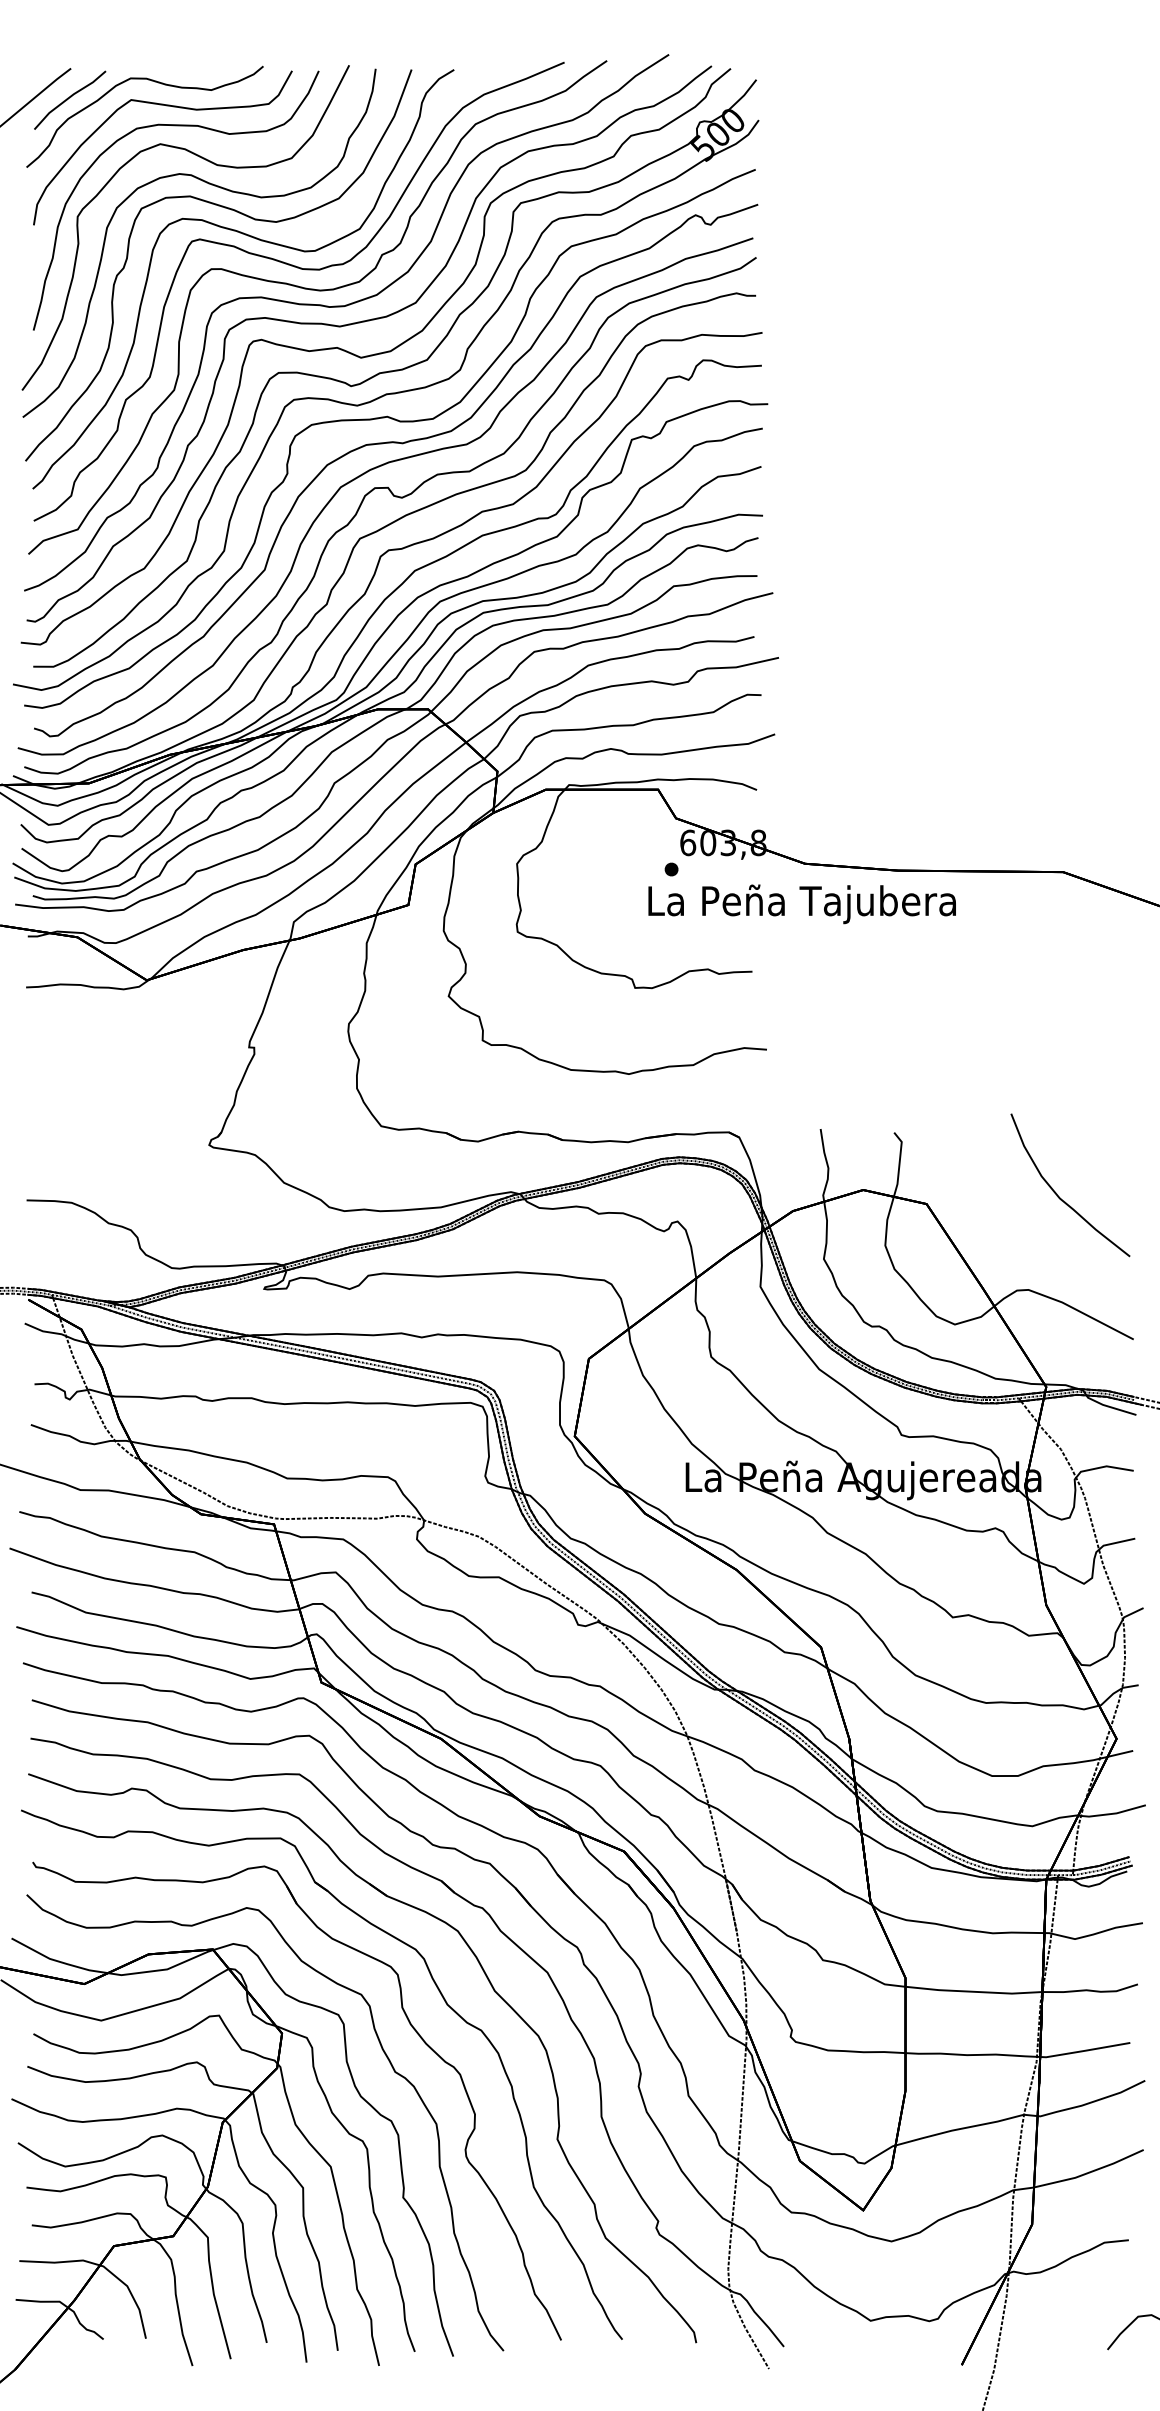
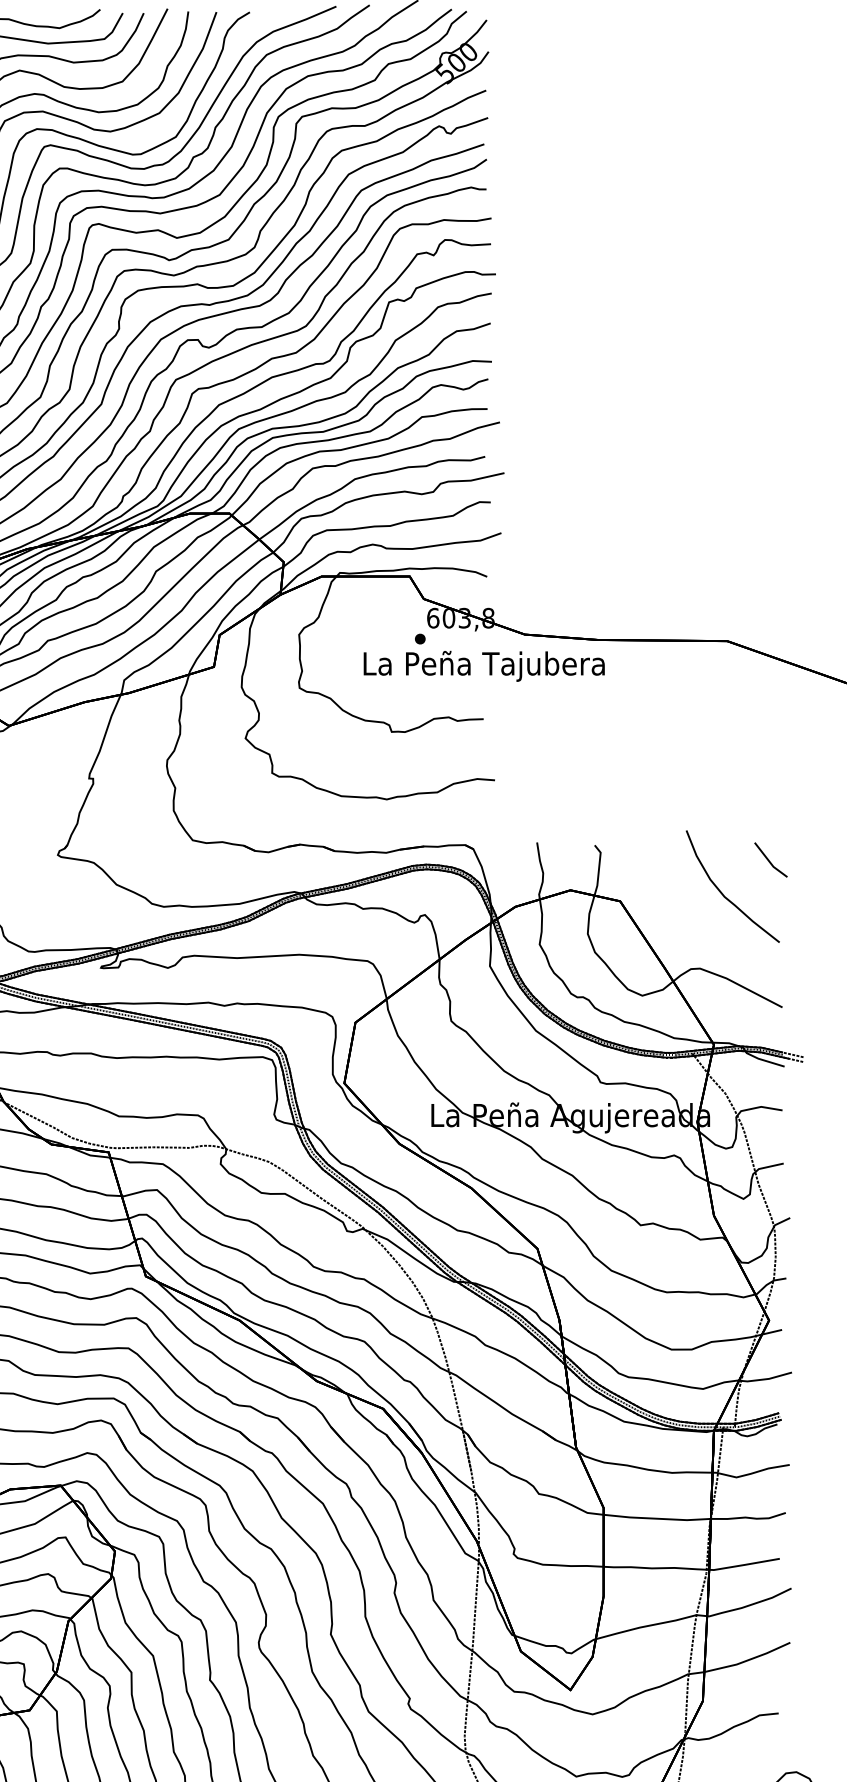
text: (801, 904) -> (483, 666), moved
line: (1117, 1152) -> (769, 860), added

